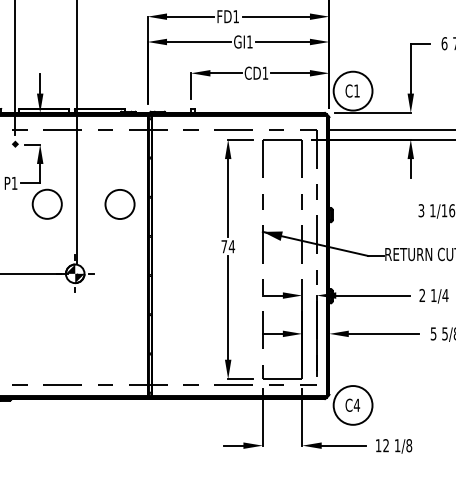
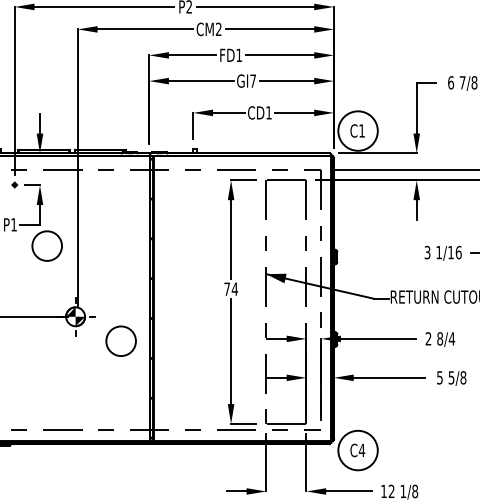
text: (249, 41) -> (252, 80), GI1 -> GI7
circle: (119, 203) -> (120, 340), moved
text: (434, 295) -> (440, 338), 1/4 -> 8/4

